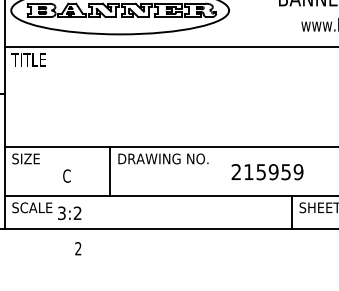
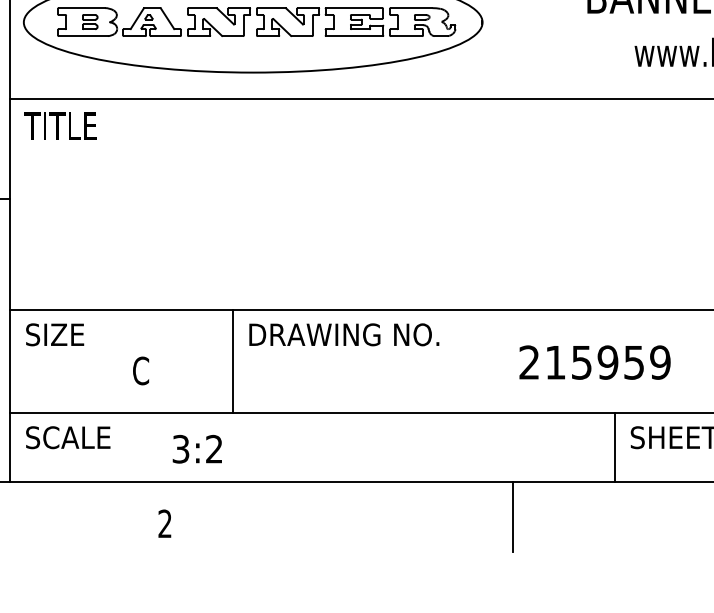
text: (267, 172) -> (594, 363), moved
text: (69, 213) -> (197, 449), moved
line: (243, 244) -> (512, 514), added

